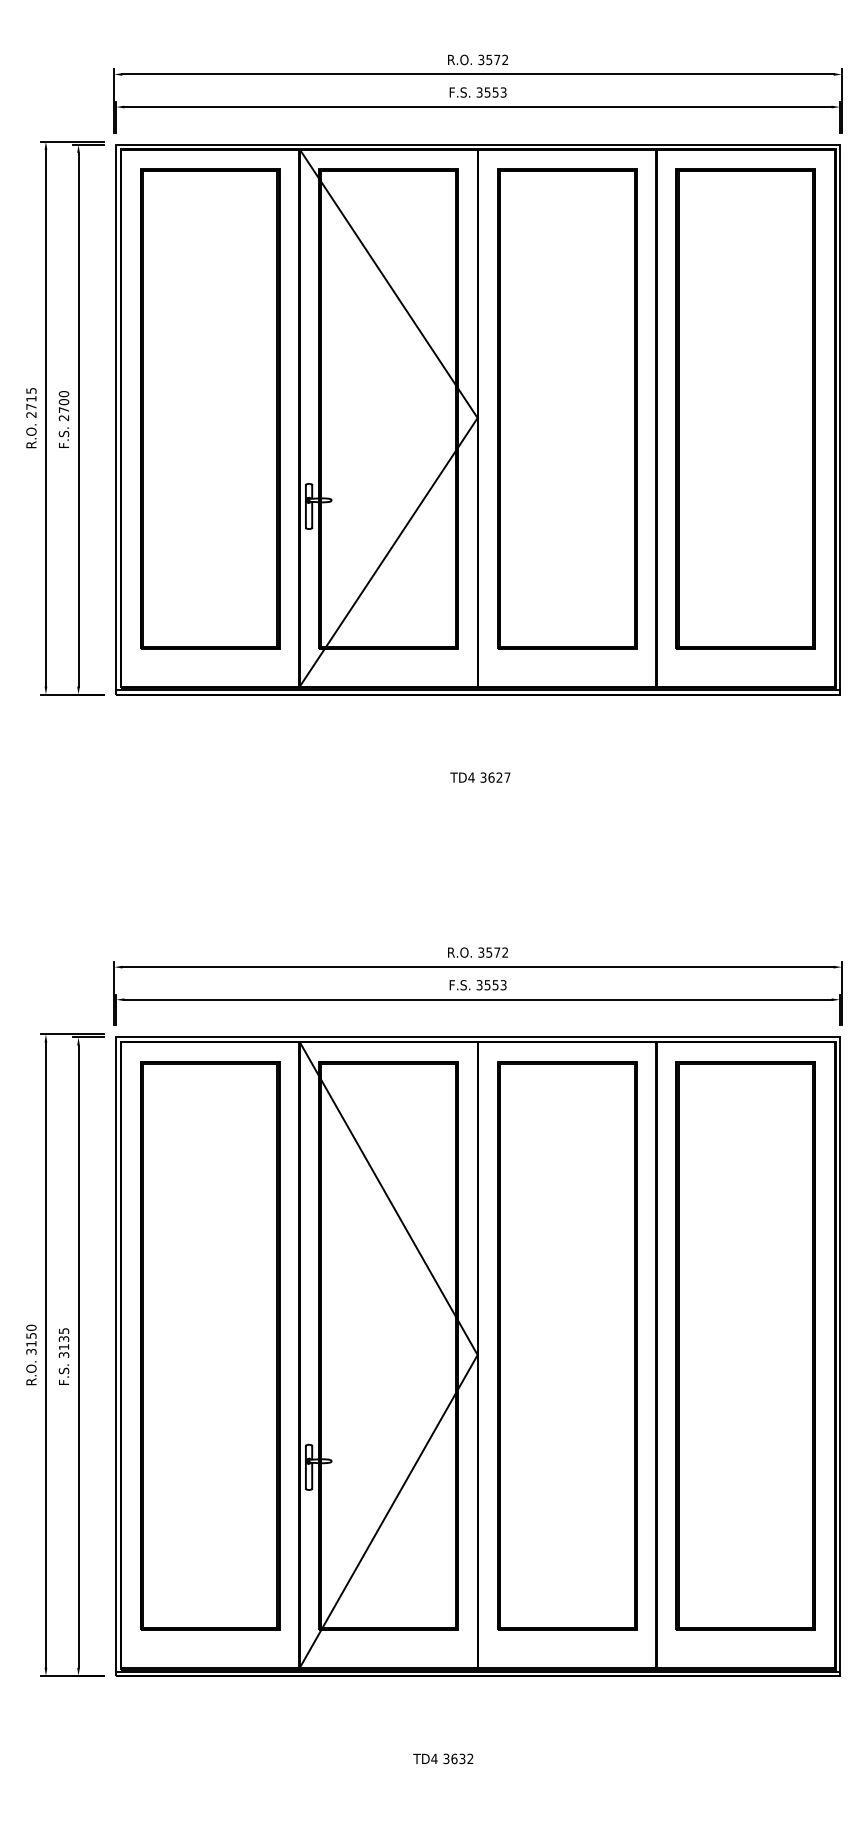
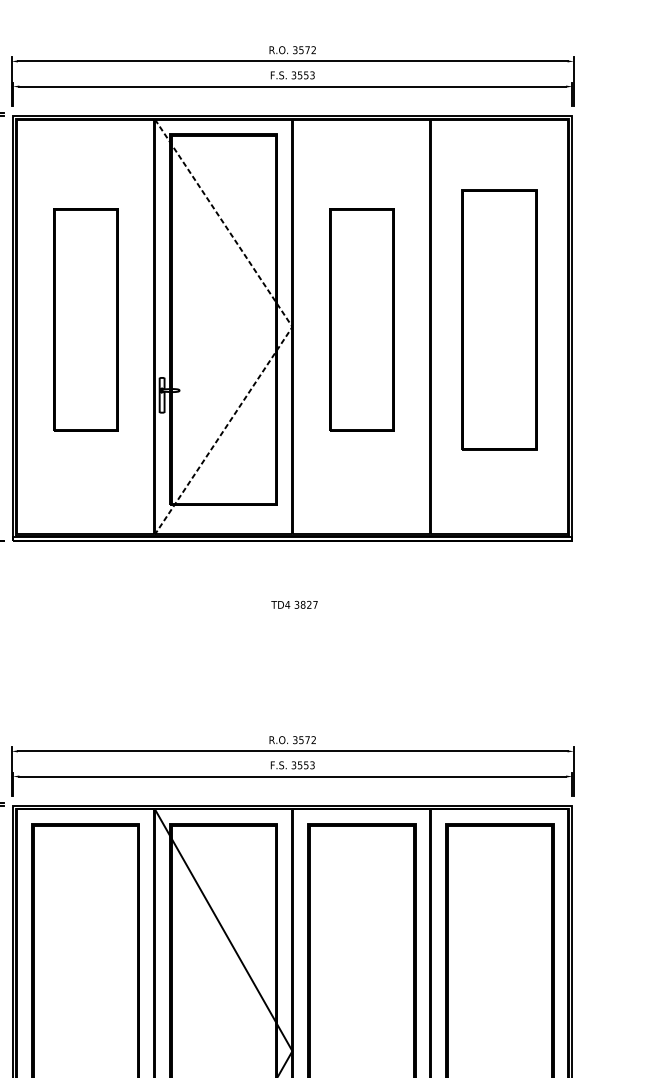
part: (210, 408) -> (85, 319), size x0.6
part: (567, 408) -> (361, 319), size x0.6
part: (745, 408) -> (499, 319), size x0.7
line: (477, 418) -> (292, 327), solid -> dashed
text: (491, 777) -> (303, 604), 3627 -> 3827

